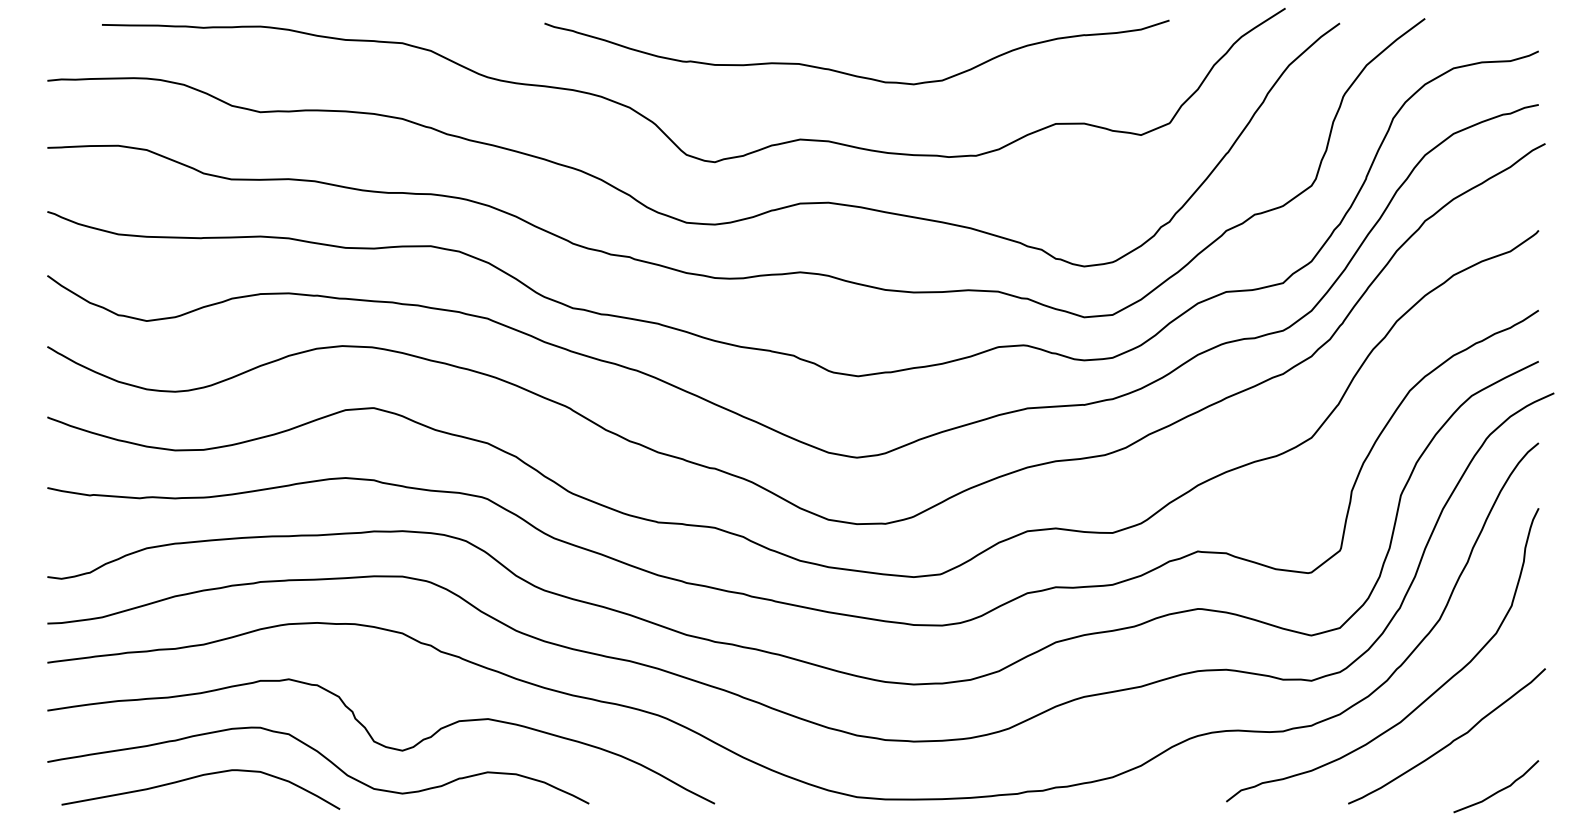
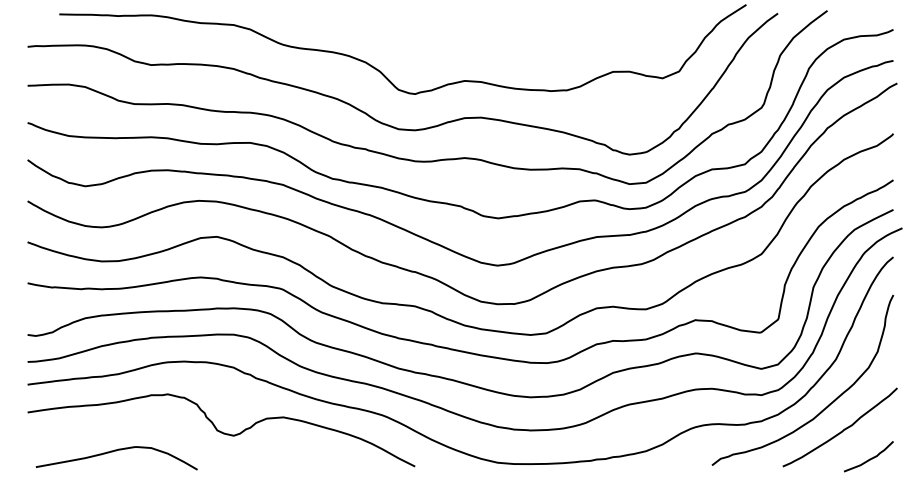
curve: (853, 73) -> (495, 42), removed
curve: (324, 758) -> (188, 440), removed

